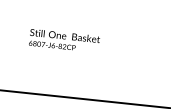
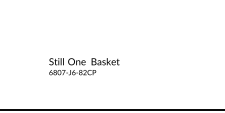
text: (64, 40) -> (84, 66), moved

